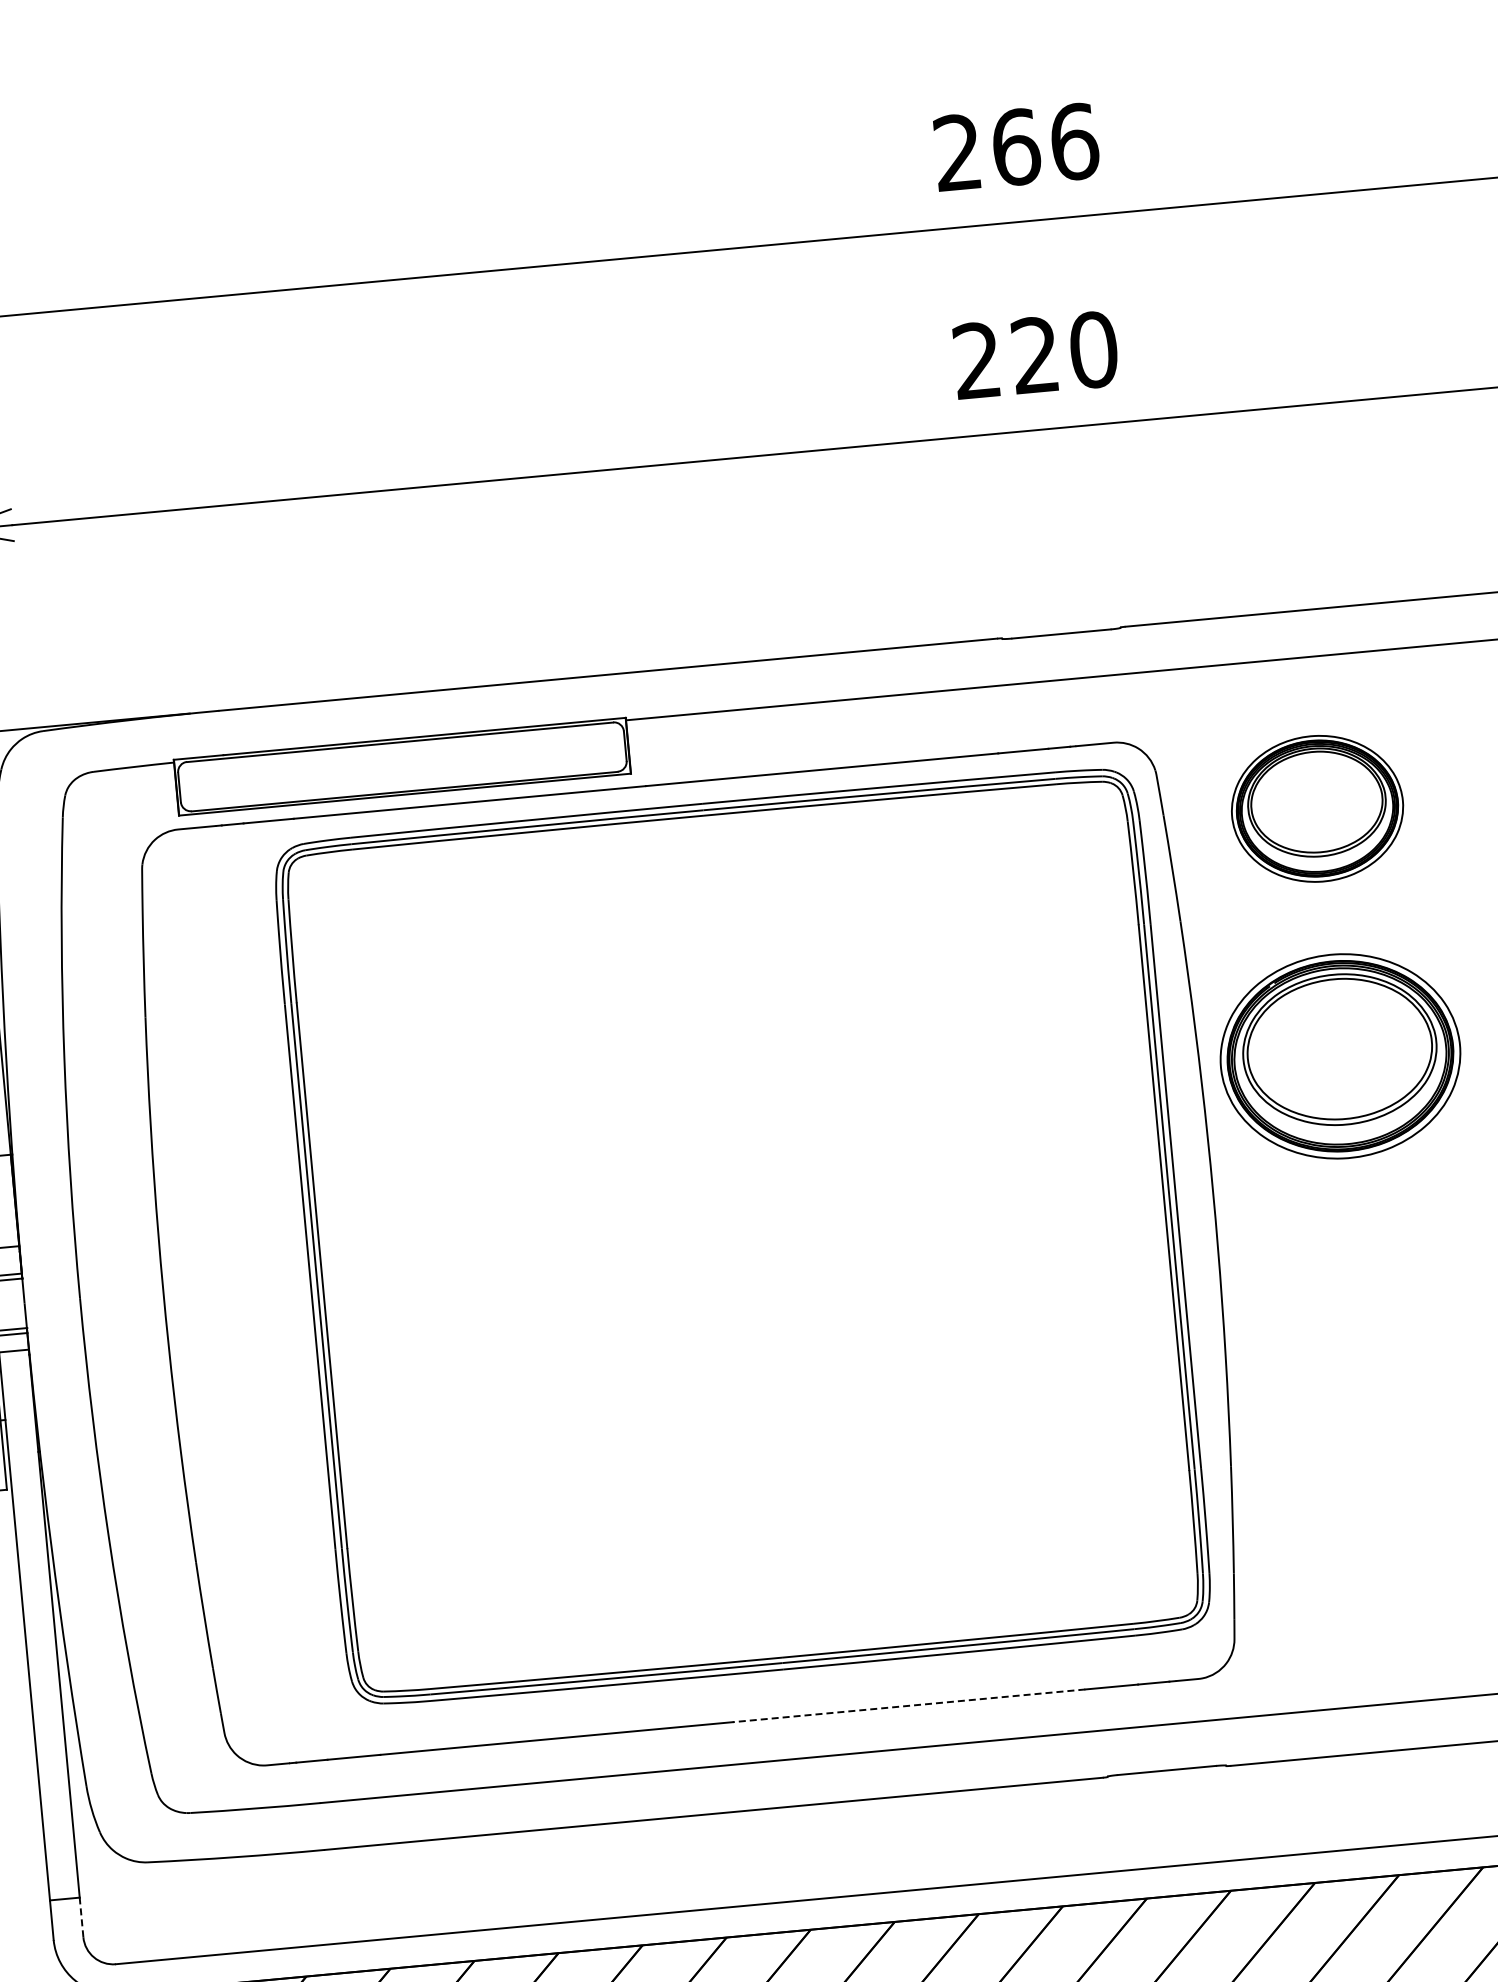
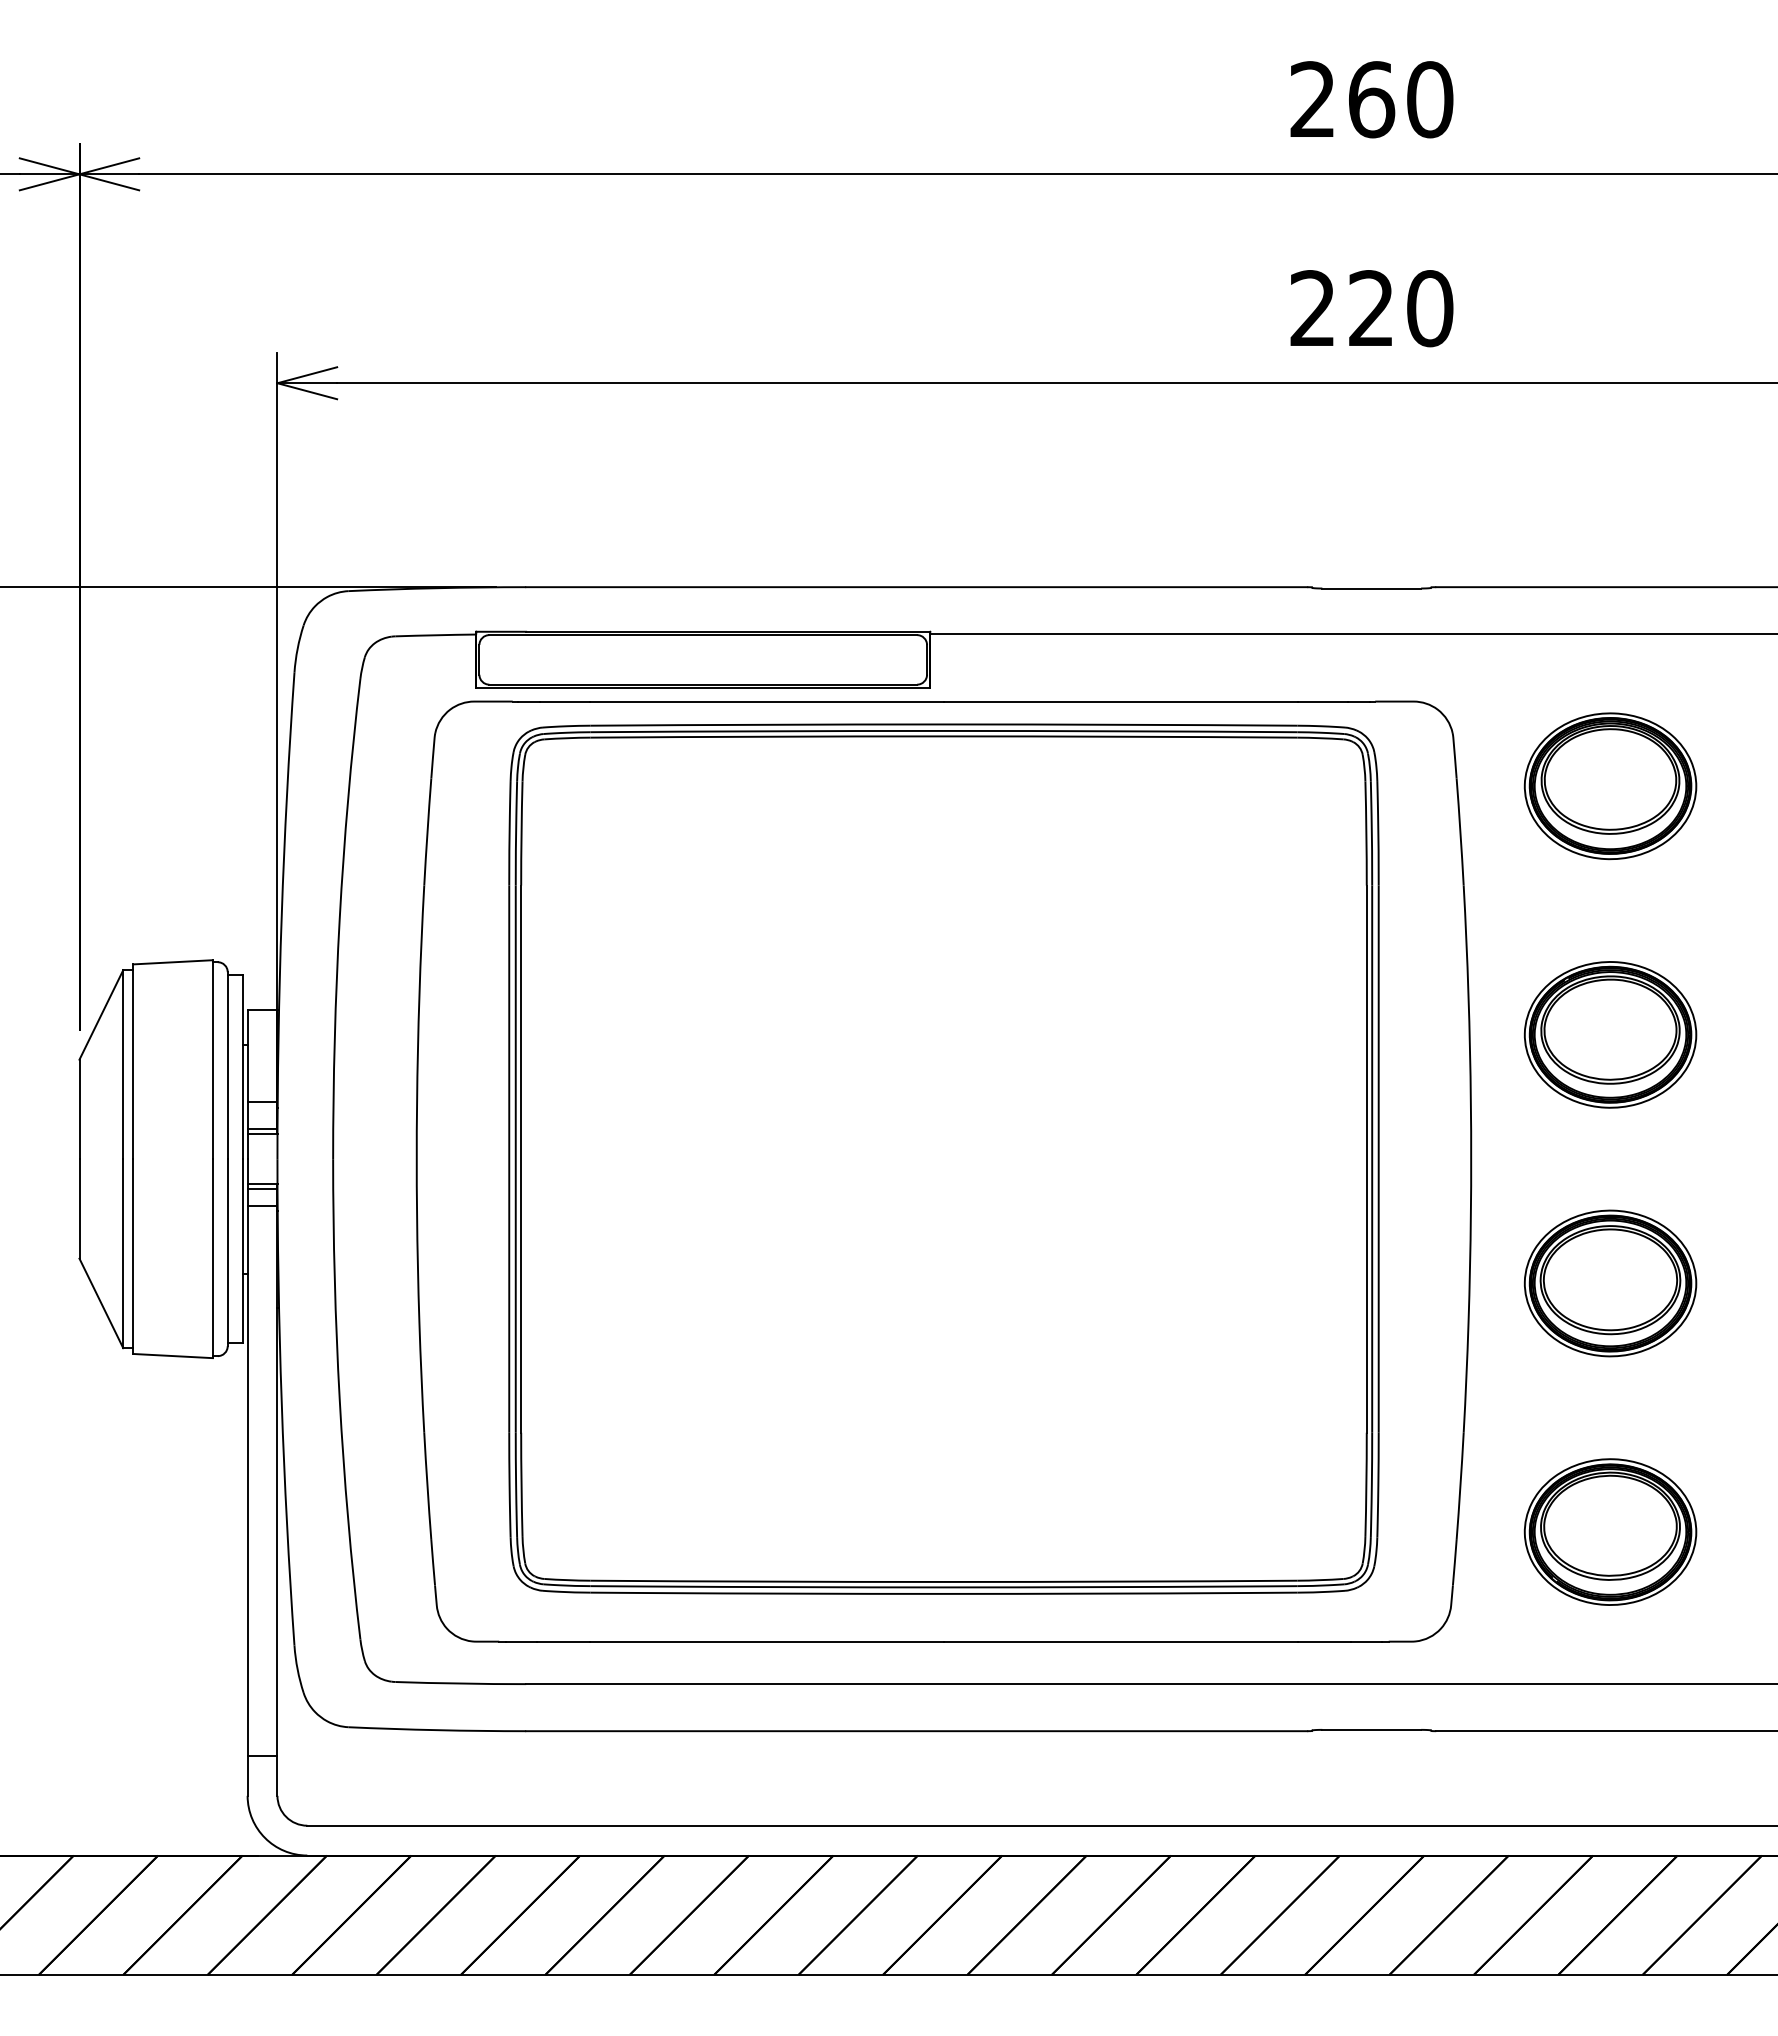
text: (1074, 141) -> (1430, 99), 266 -> 260
part: (1340, 1056) -> (1610, 1034), size x0.71
part: (742, 1236) -> (943, 1158), moved
part: (1363, 1303) -> (1610, 1283), added
part: (1386, 1550) -> (1610, 1531), added
line: (908, 1705) -> (1120, 1641), dashed -> solid
line: (81, 1917) -> (277, 1775), dashed -> solid

